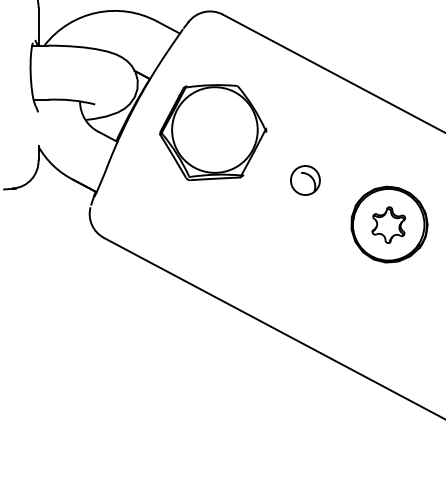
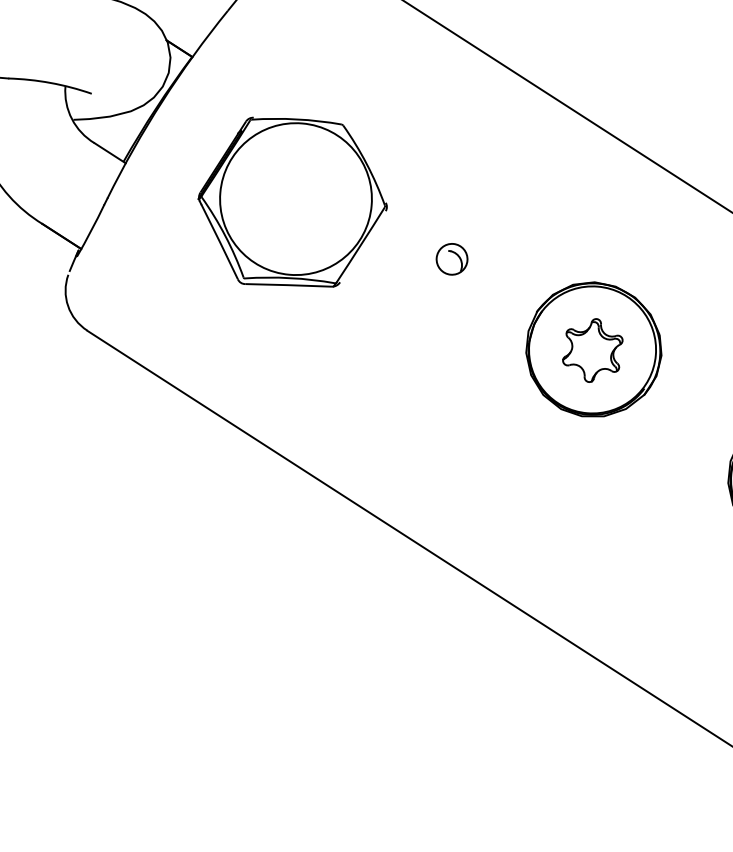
part: (213, 132) -> (293, 203), moved
part: (305, 180) -> (452, 259), size x0.6

